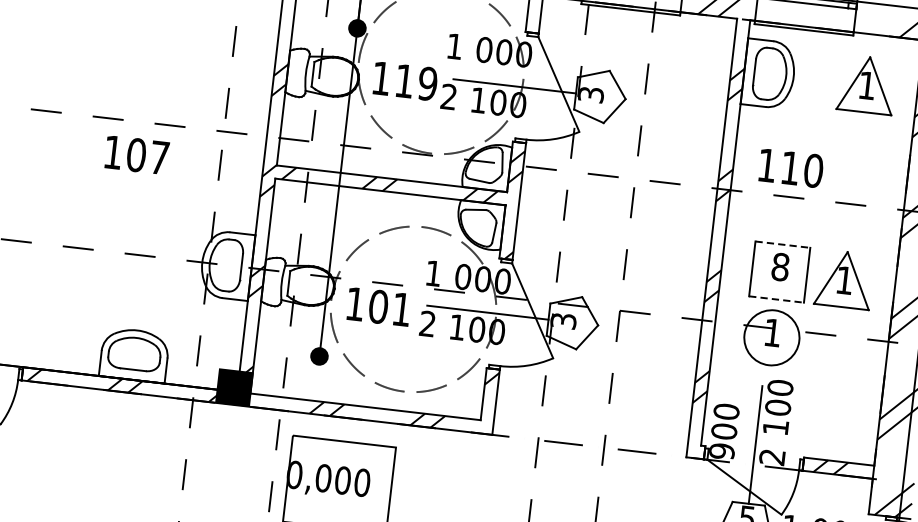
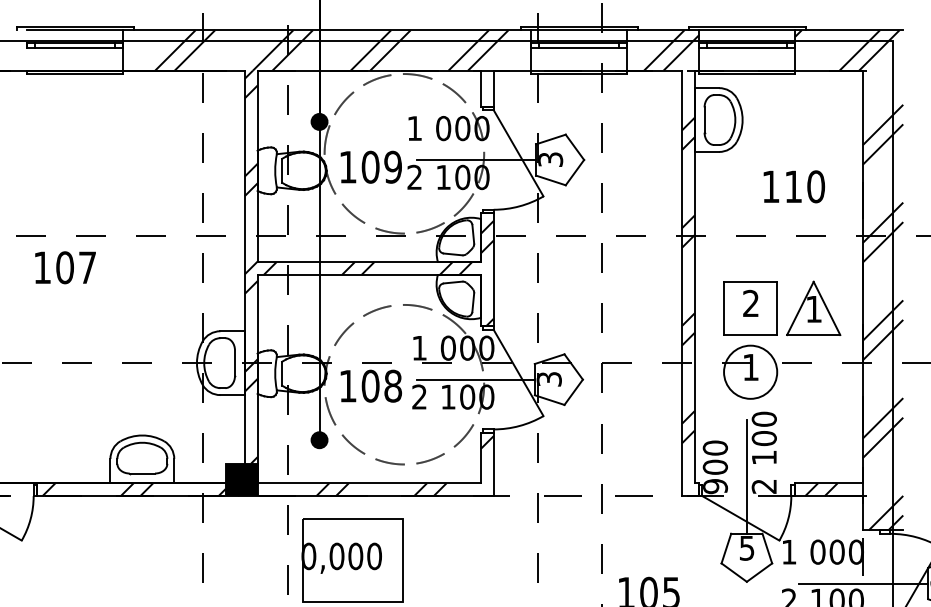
text: (404, 80) -> (370, 166), 119 -> 109
part: (866, 84) -> (813, 119), removed
text: (136, 154) -> (65, 267), moved
text: (790, 167) -> (793, 186), moved
line: (782, 244) -> (750, 281), dashed -> solid
text: (781, 267) -> (751, 303), 8 -> 2
line: (776, 299) -> (750, 335), dashed -> solid
text: (402, 308) -> (393, 385), 101 -> 108

